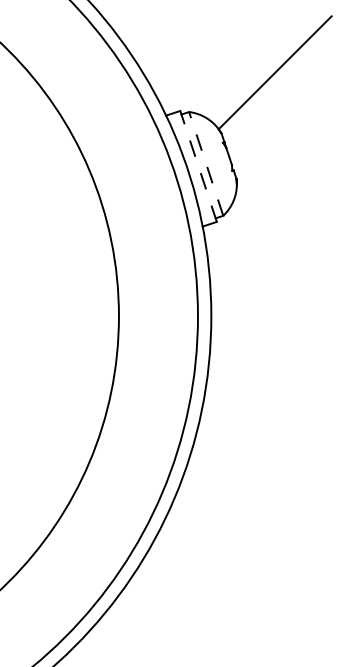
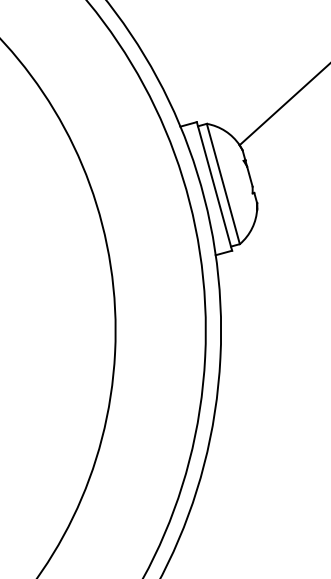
line: (206, 163) -> (223, 183), dashed -> solid
line: (198, 165) -> (214, 185), dashed -> solid

